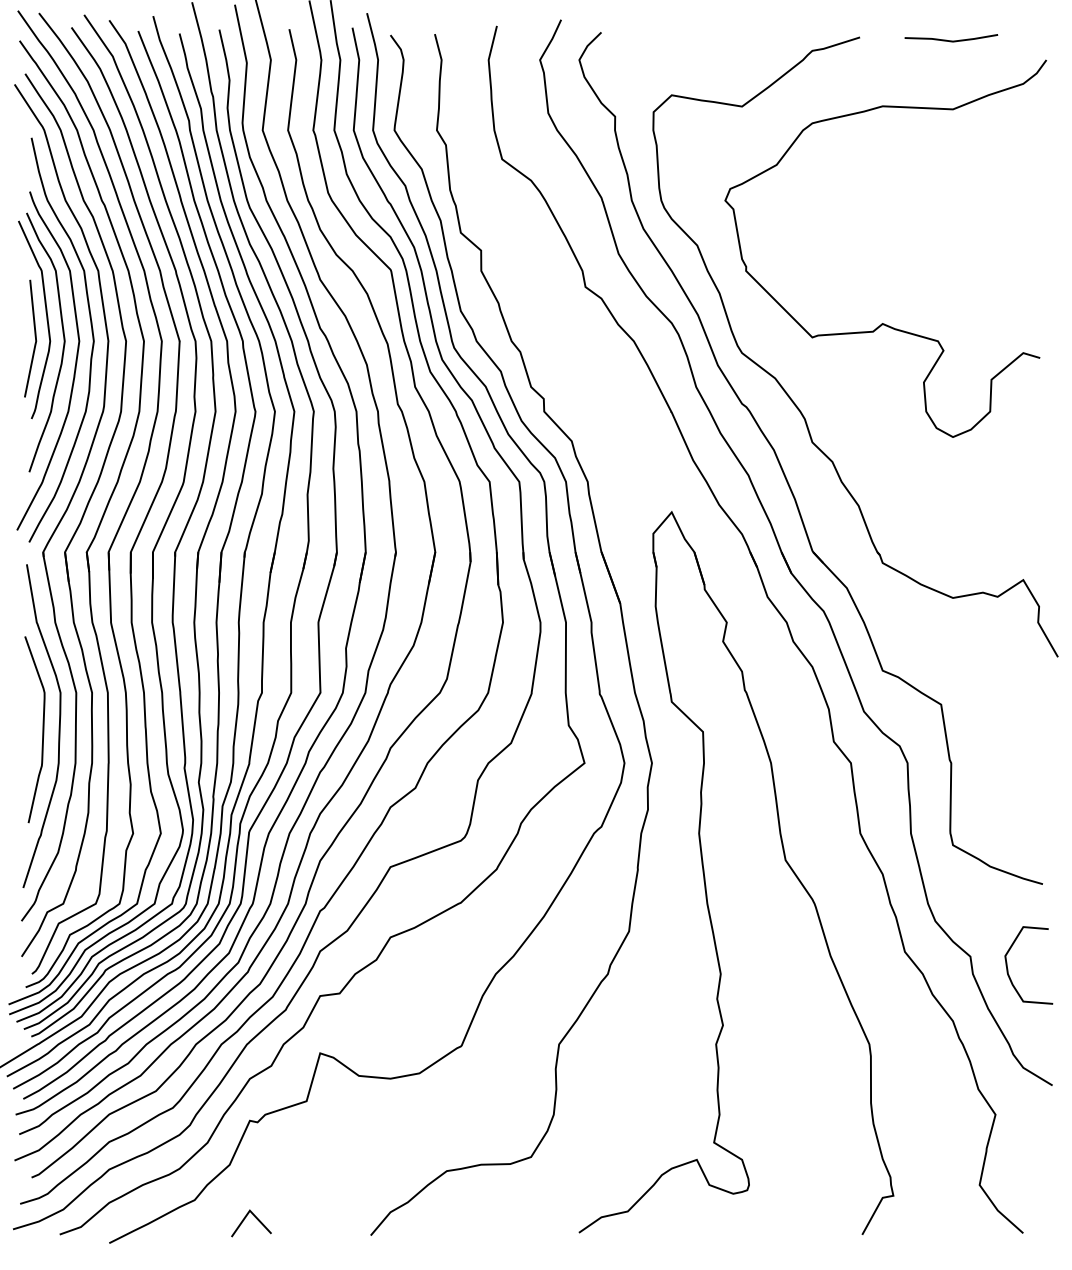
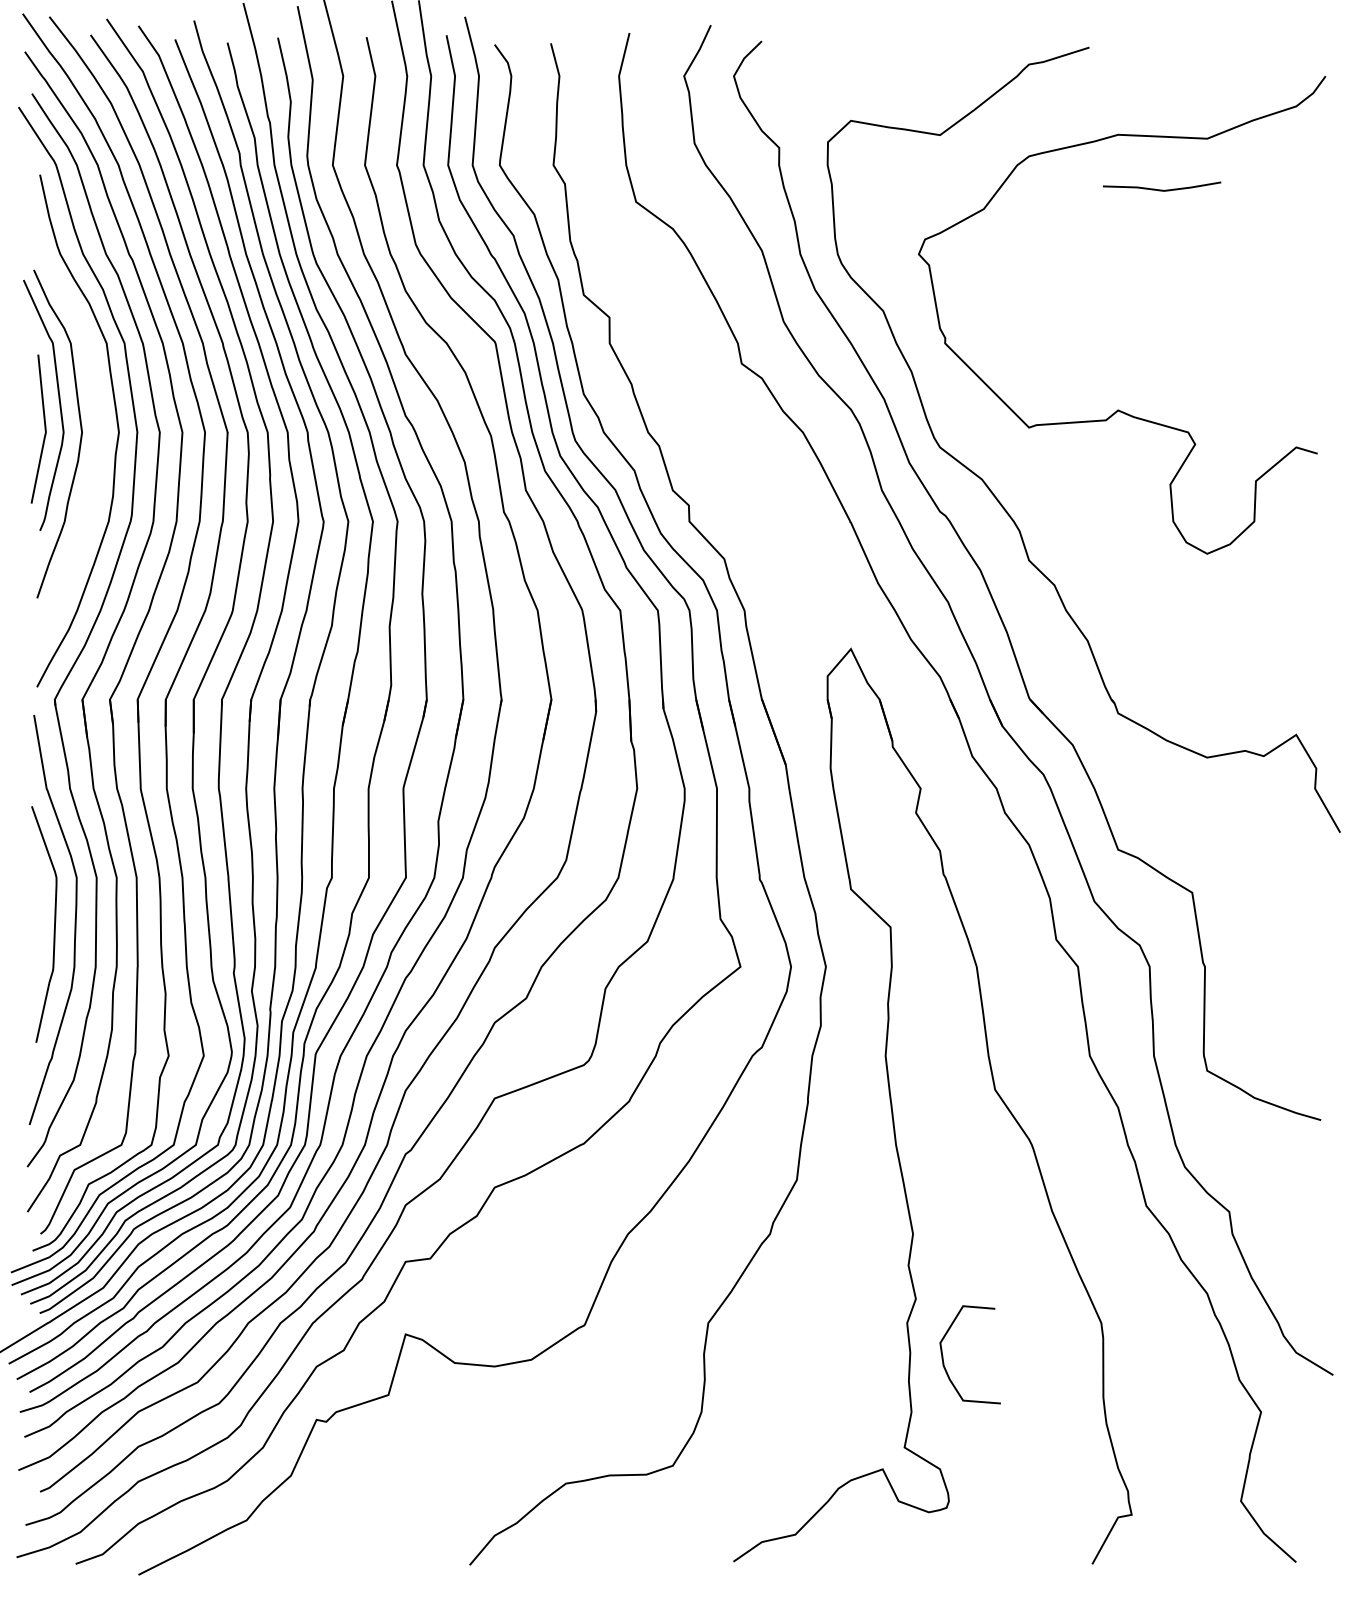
line: (951, 40) -> (1162, 189), moved
curve: (74, 366) -> (94, 464), removed
curve: (1008, 969) -> (944, 1359), moved
line: (255, 1218) -> (323, 1543), removed

